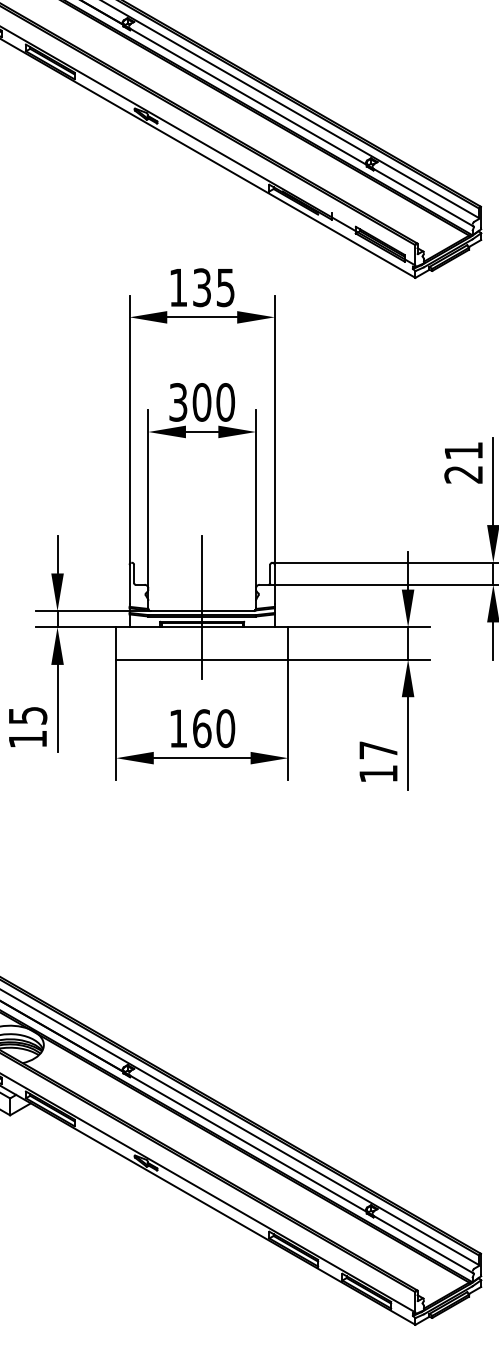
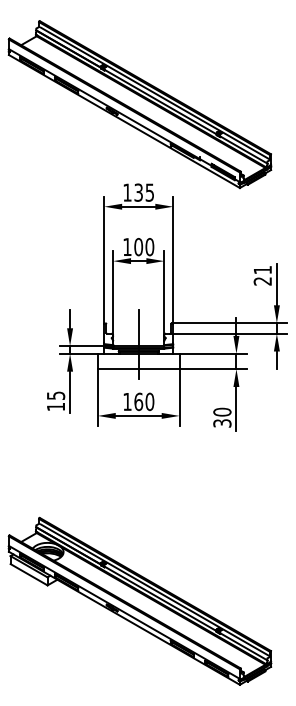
text: (178, 401) -> (127, 246), 300 -> 100
text: (378, 761) -> (222, 417), 17 -> 30

